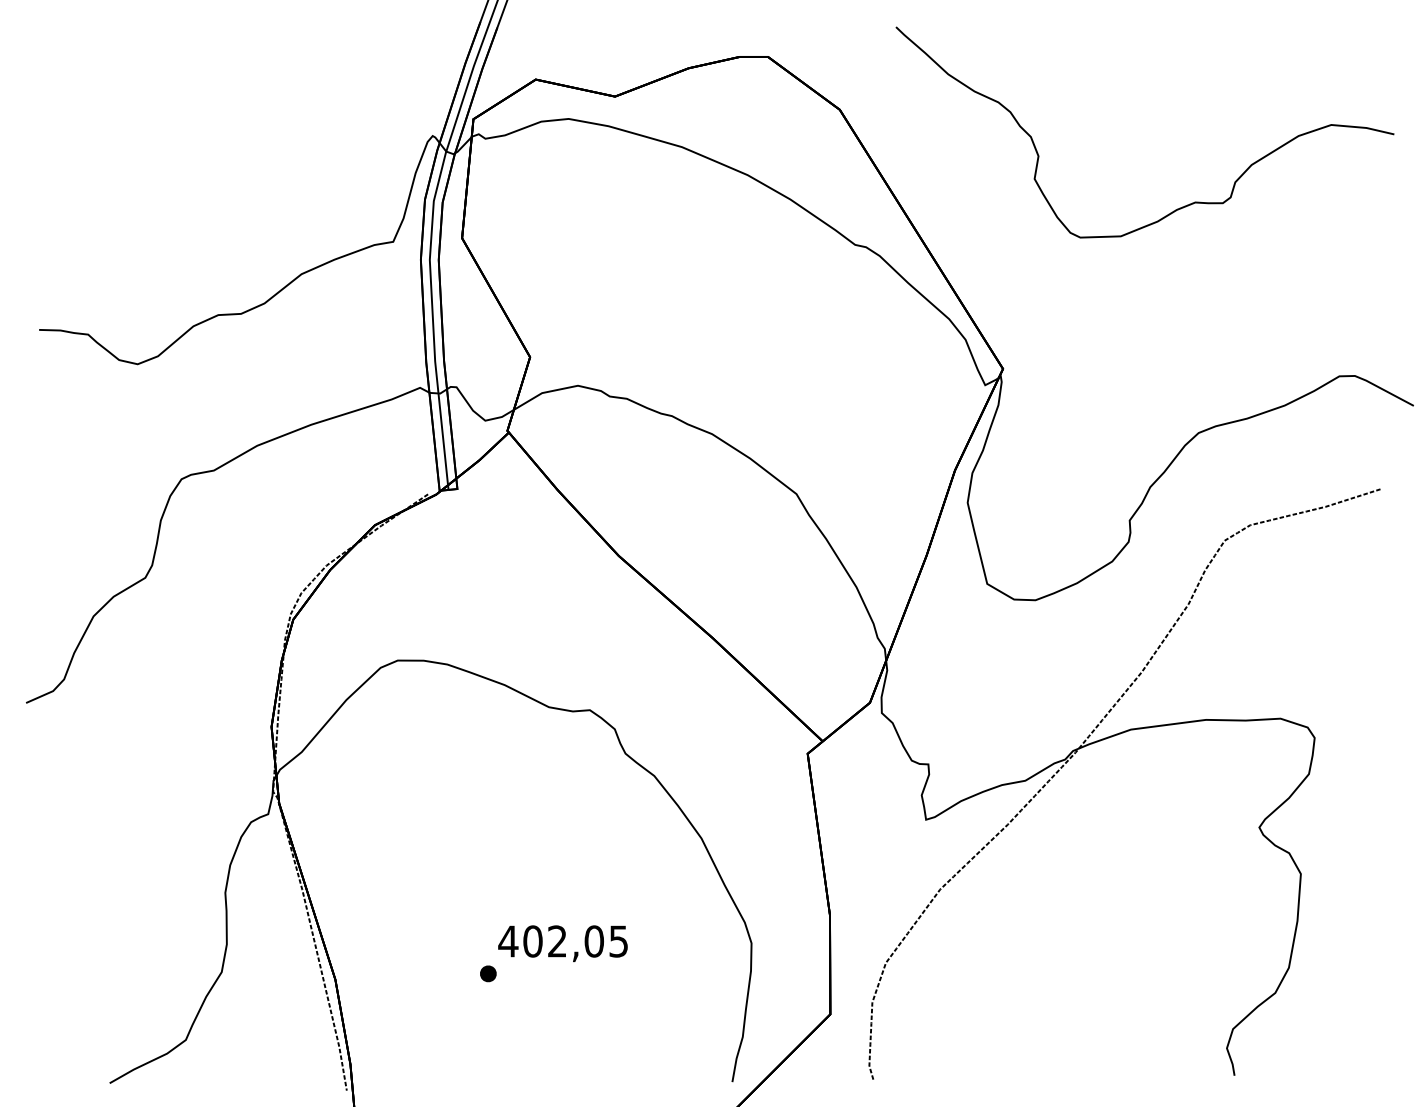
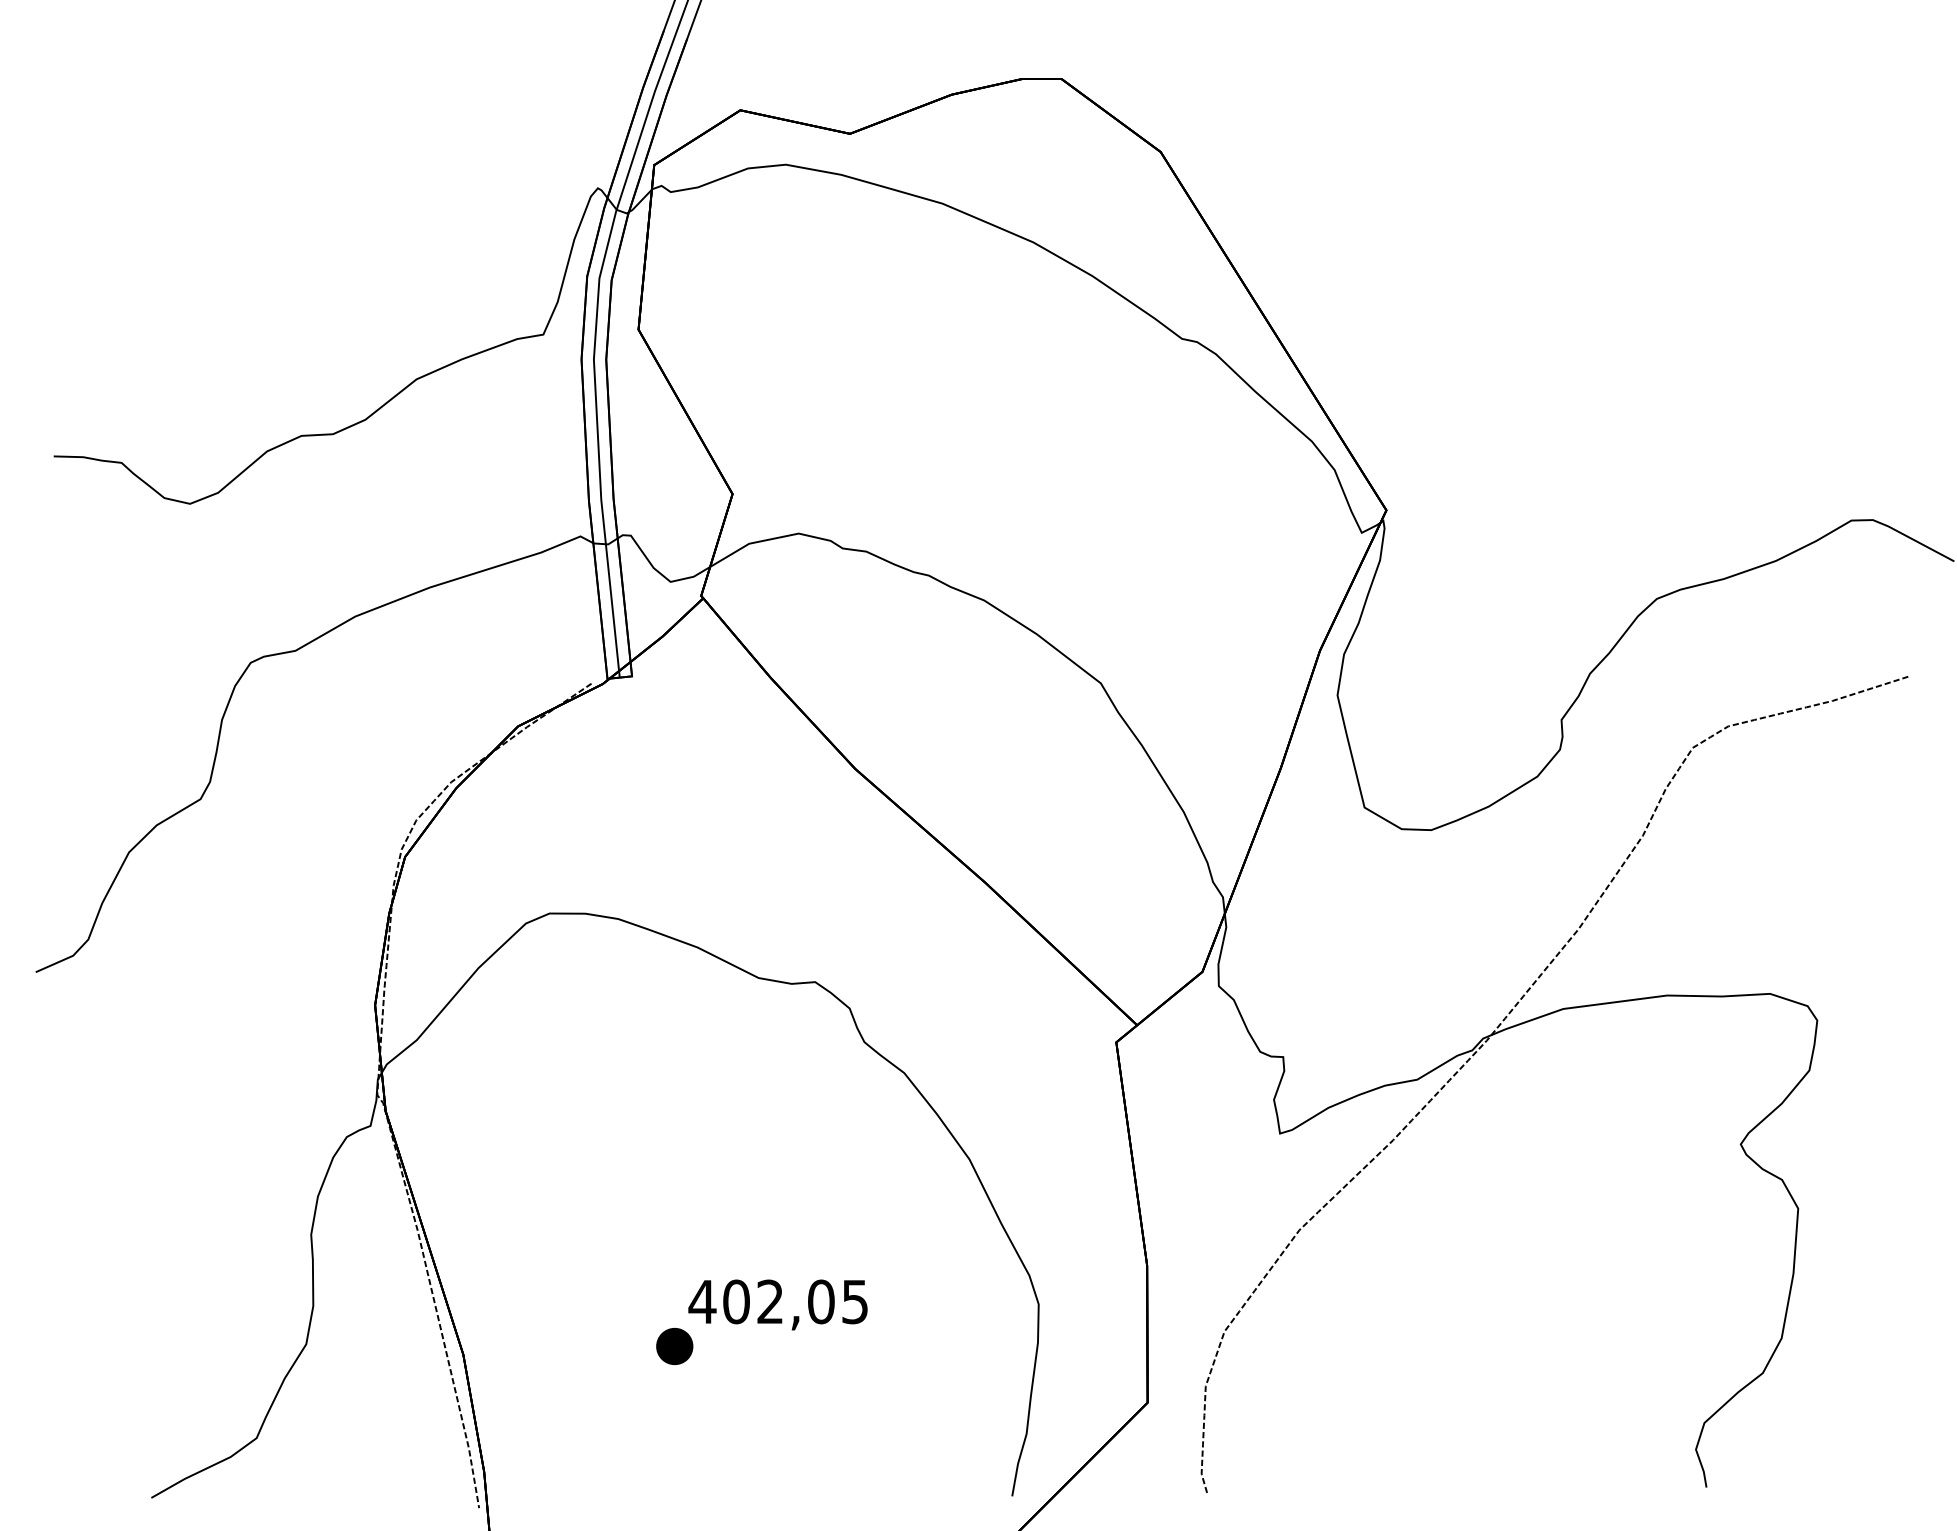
curve: (1178, 208) -> (1628, 288), removed
part: (488, 973) -> (674, 1346), size x1.6

